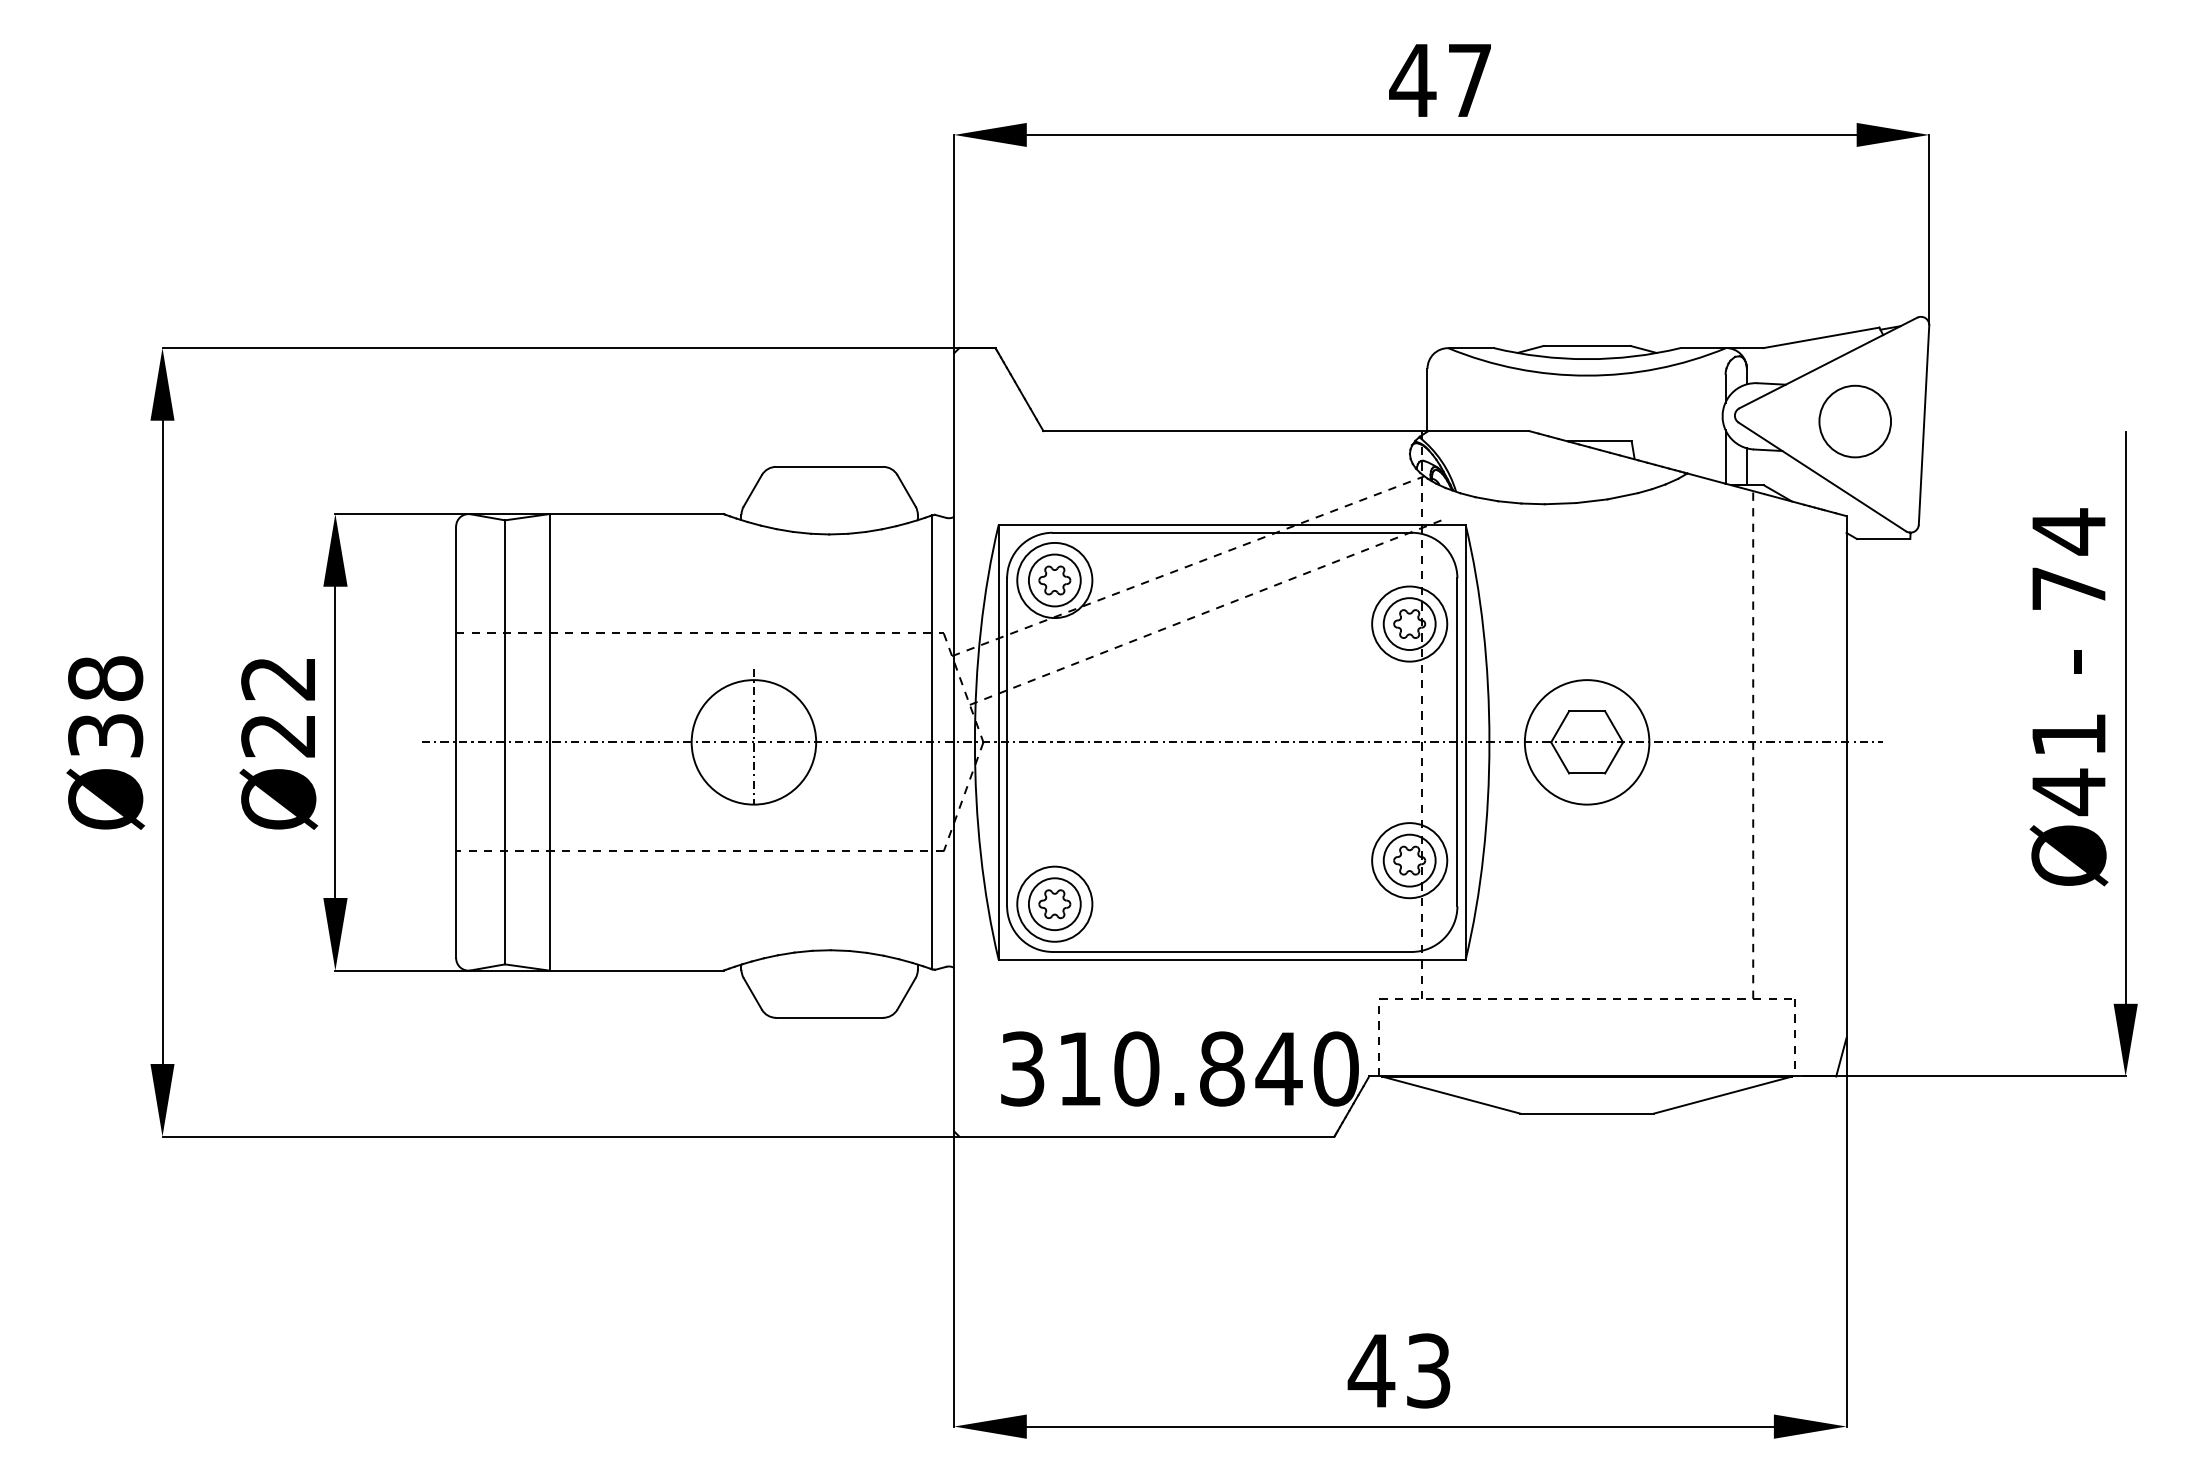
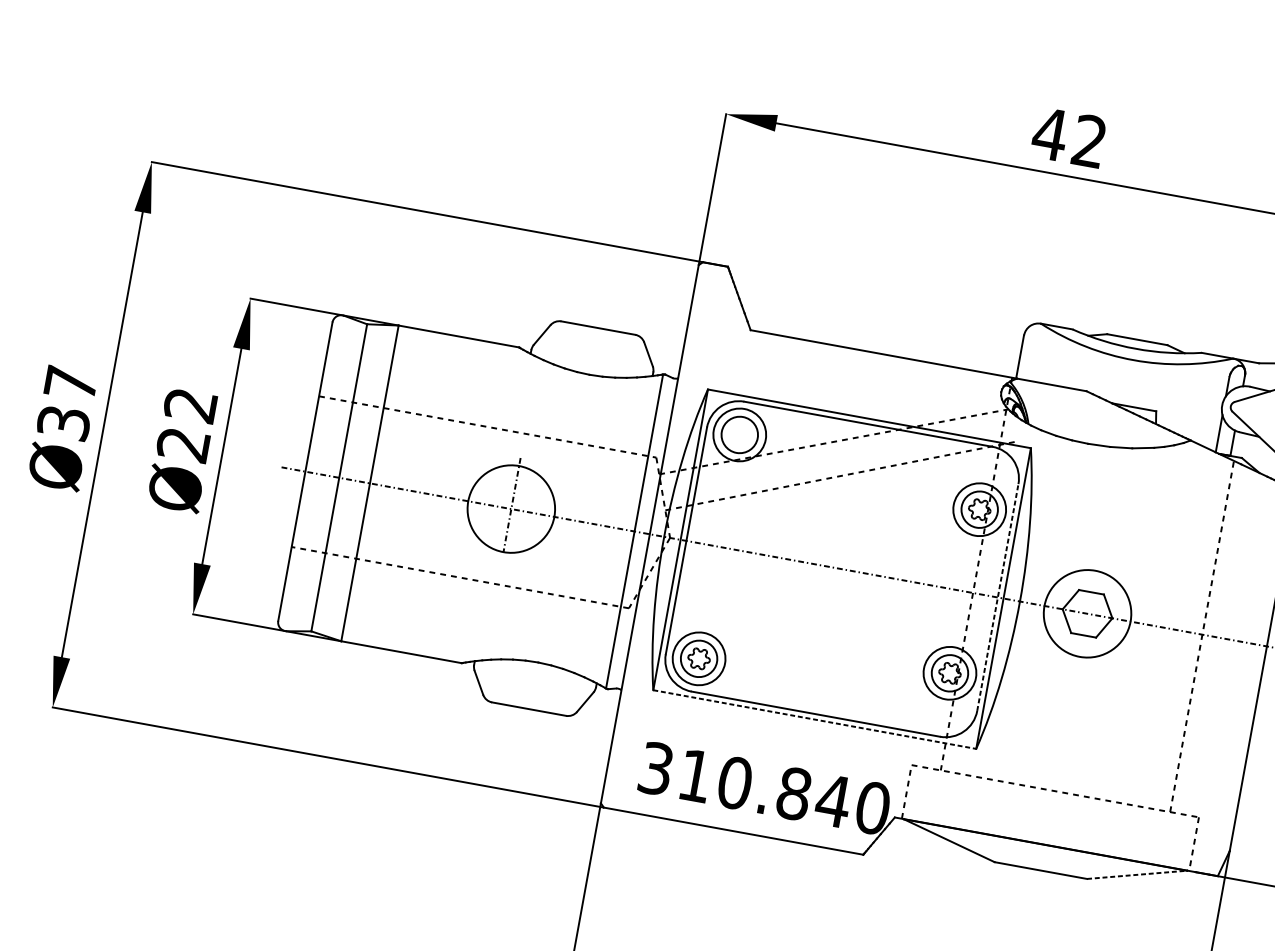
text: (1469, 79) -> (1089, 140), 47 -> 42
part: (1054, 580) -> (739, 434), removed
text: (105, 678) -> (70, 383), Ø38 -> Ø37
line: (1457, 742) -> (997, 597), solid -> dashed
line: (1232, 959) -> (815, 719), solid -> dashed
line: (1723, 1095) -> (1137, 875), solid -> dashed

